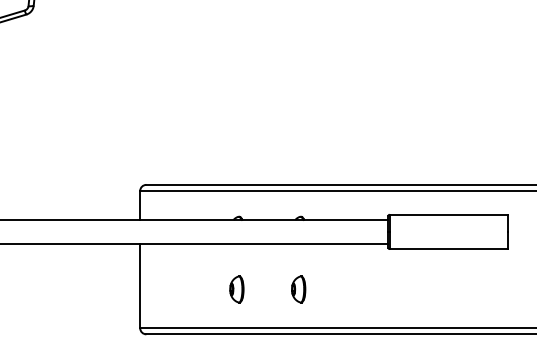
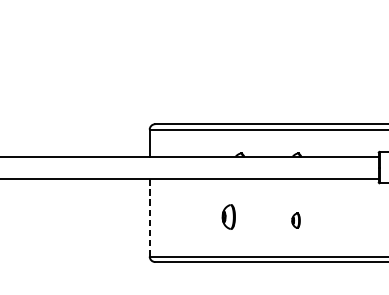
line: (140, 285) -> (149, 217), solid -> dashed
part: (236, 289) -> (228, 217), moved
part: (298, 289) -> (295, 220), size x0.6

